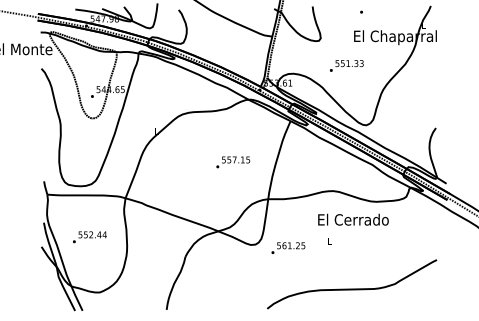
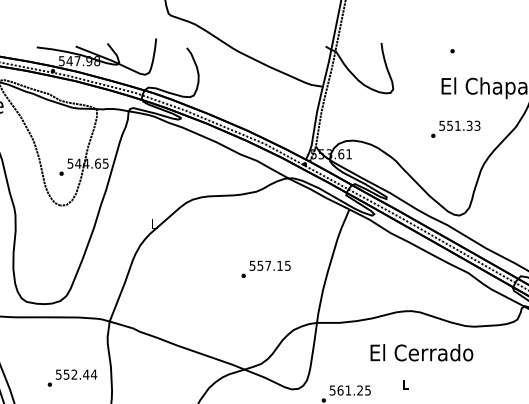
text: (346, 65) -> (455, 128), moved
text: (353, 219) -> (421, 352), moved
text: (89, 237) -> (71, 378), moved

